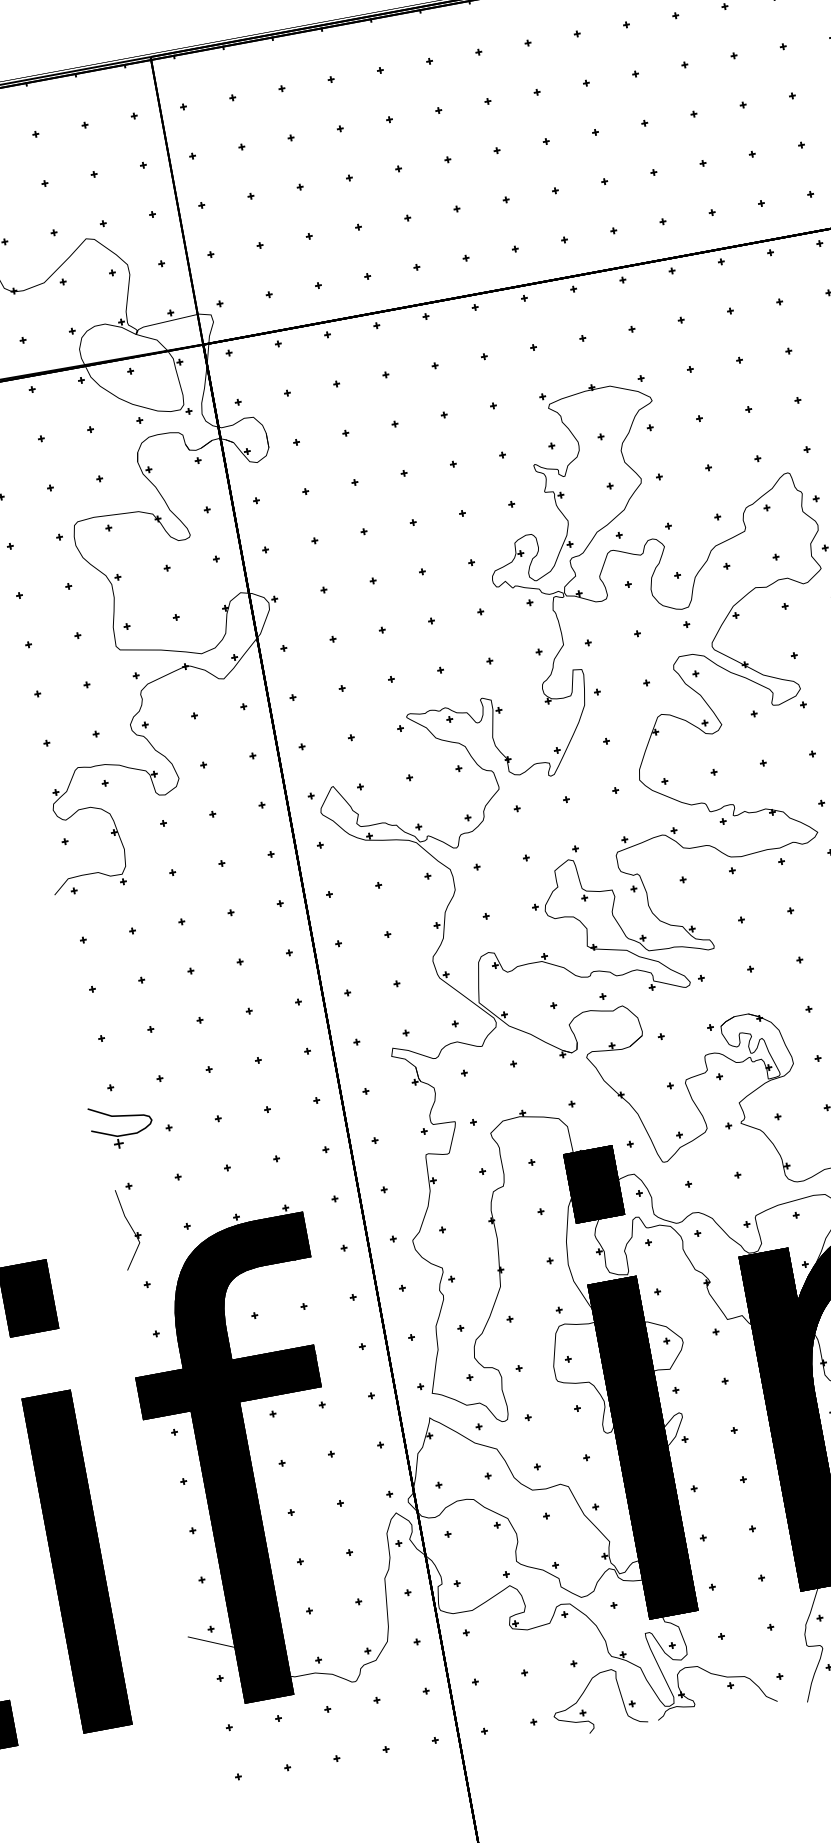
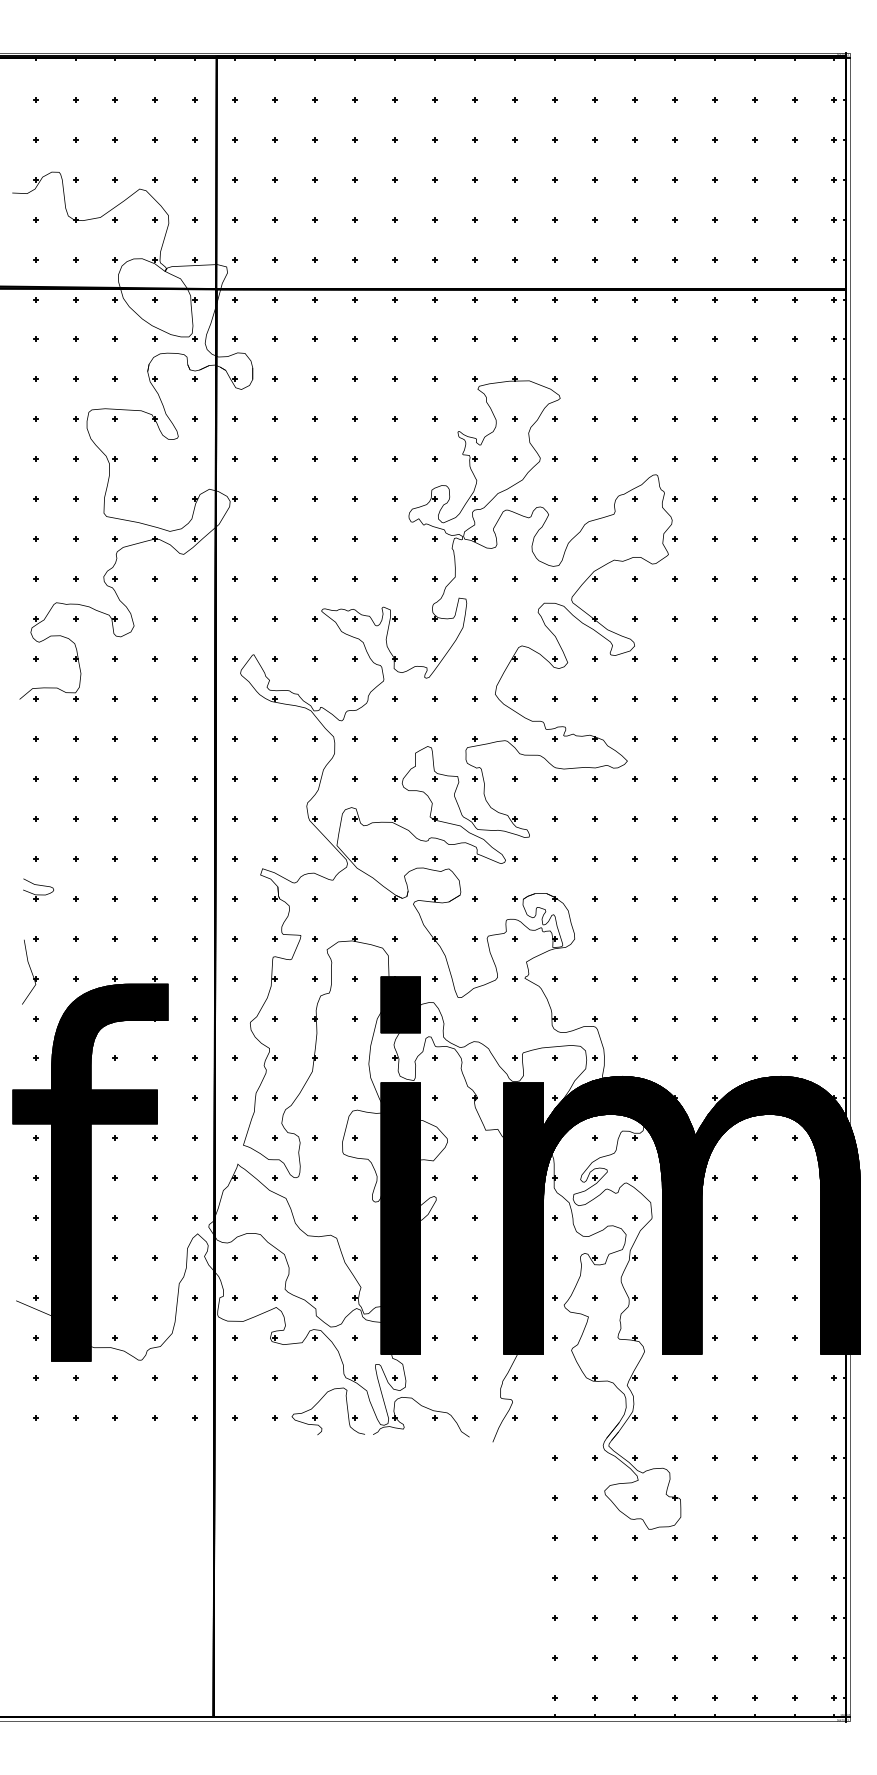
part: (121, 1125) -> (38, 889), size x0.62

